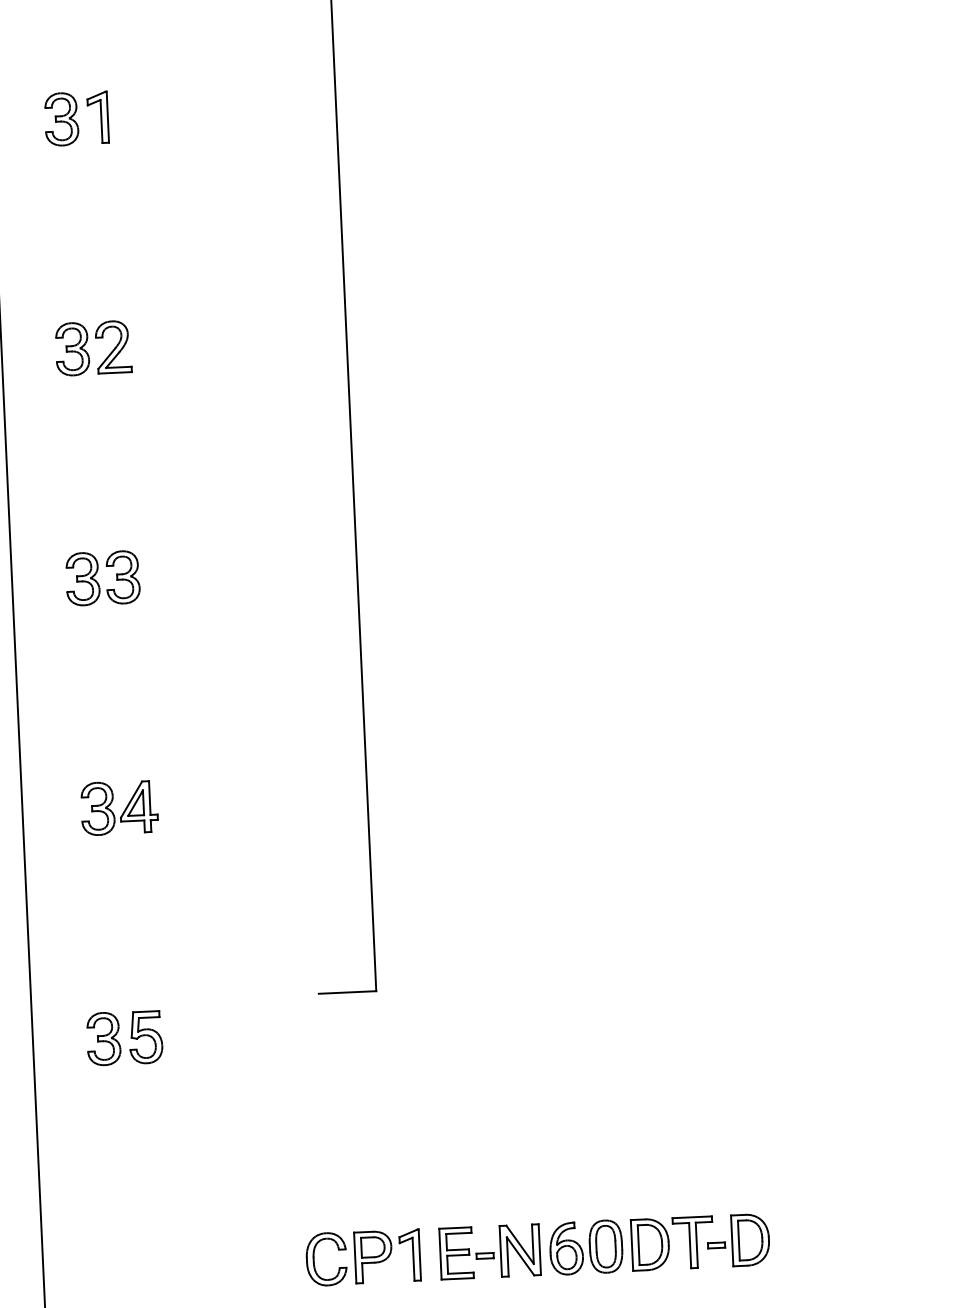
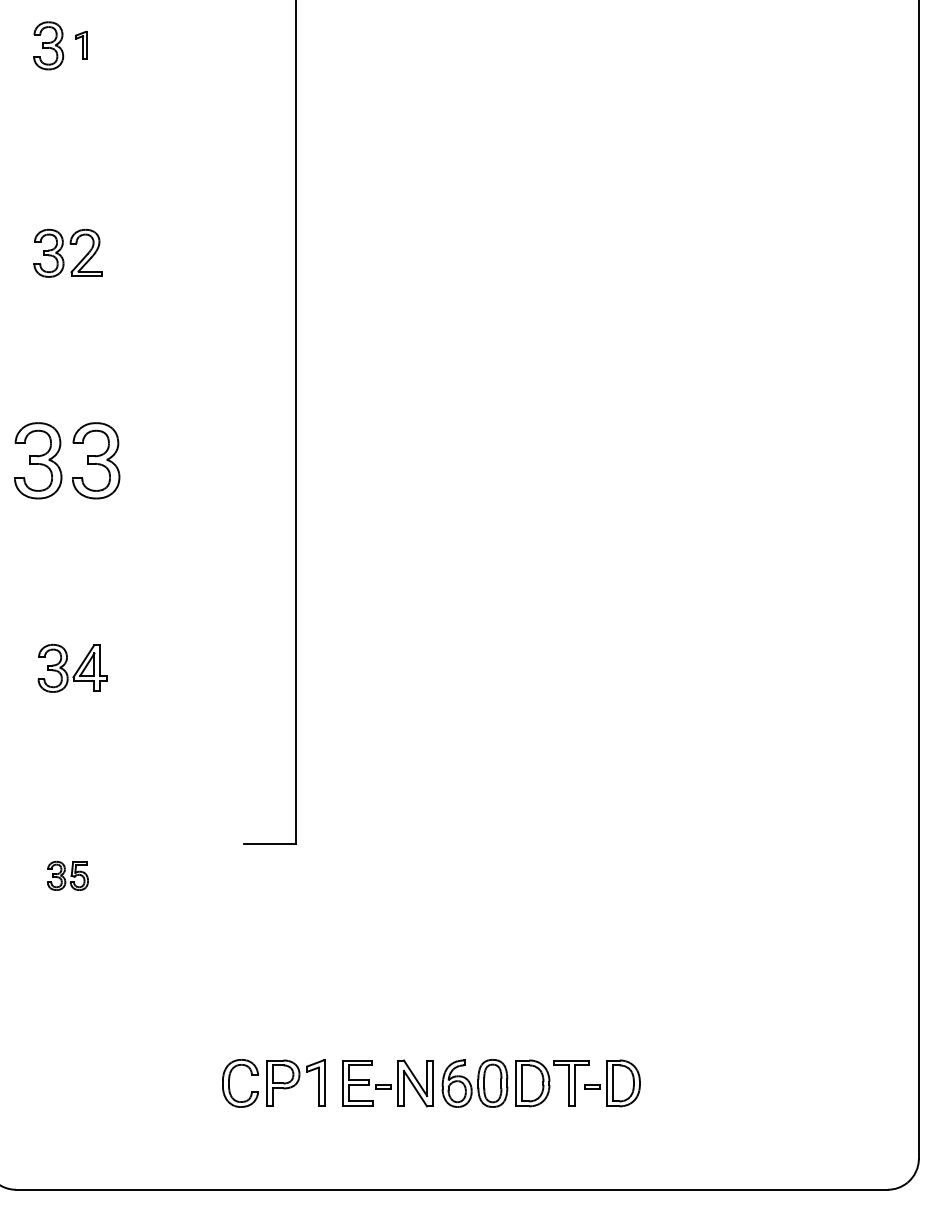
part: (96, 117) -> (80, 45), size x0.6
part: (102, 577) -> (66, 460), size x1.6
part: (124, 1037) -> (67, 875), size x0.6

